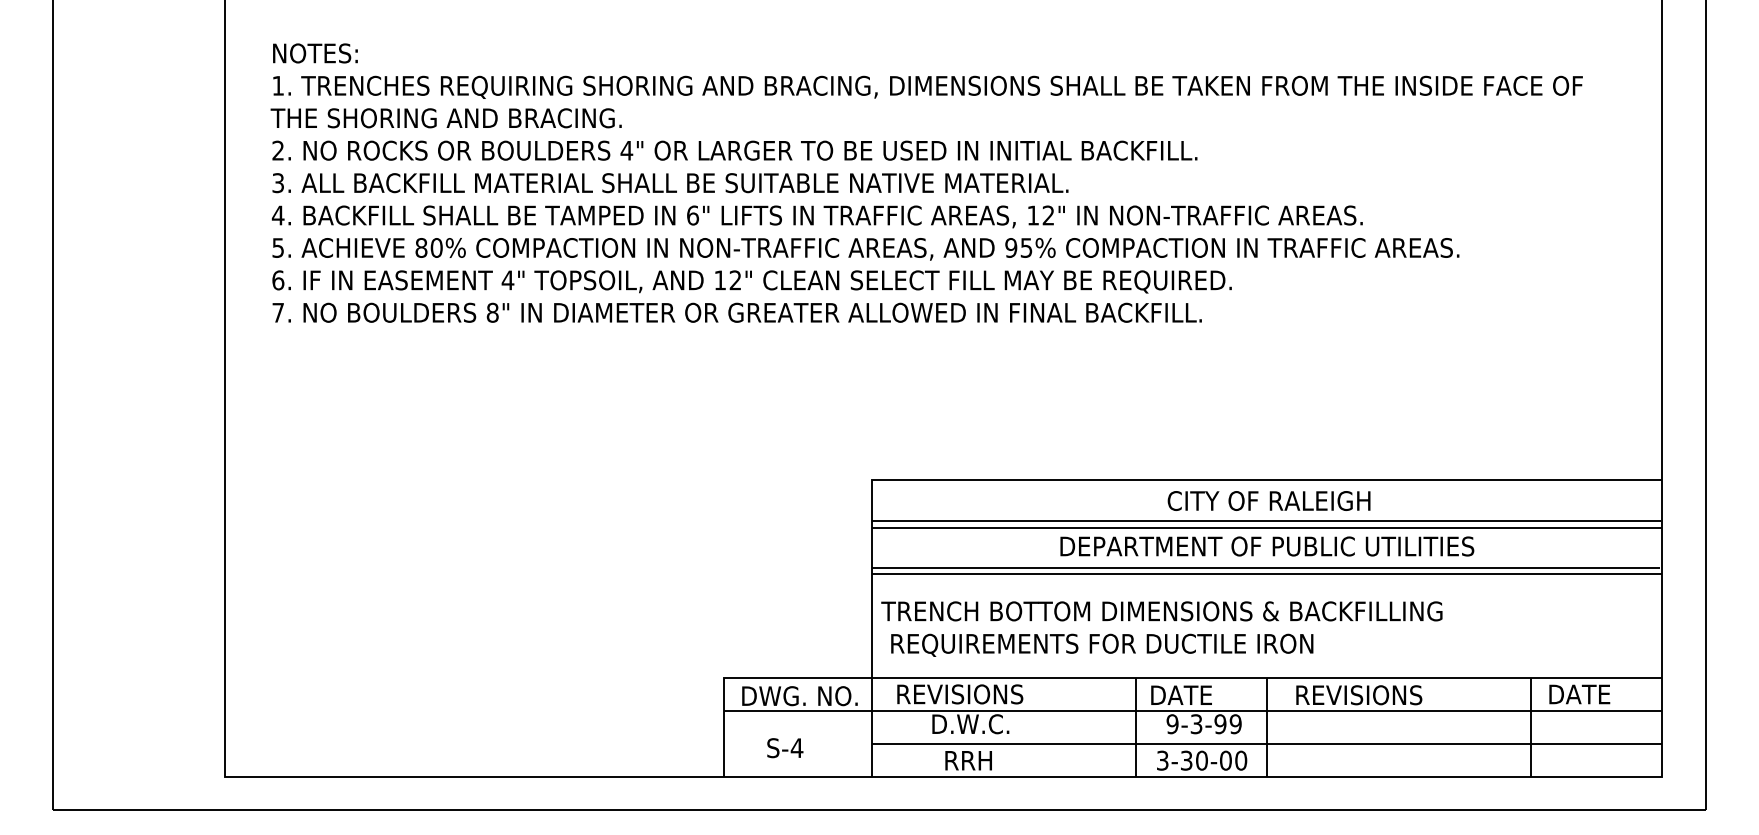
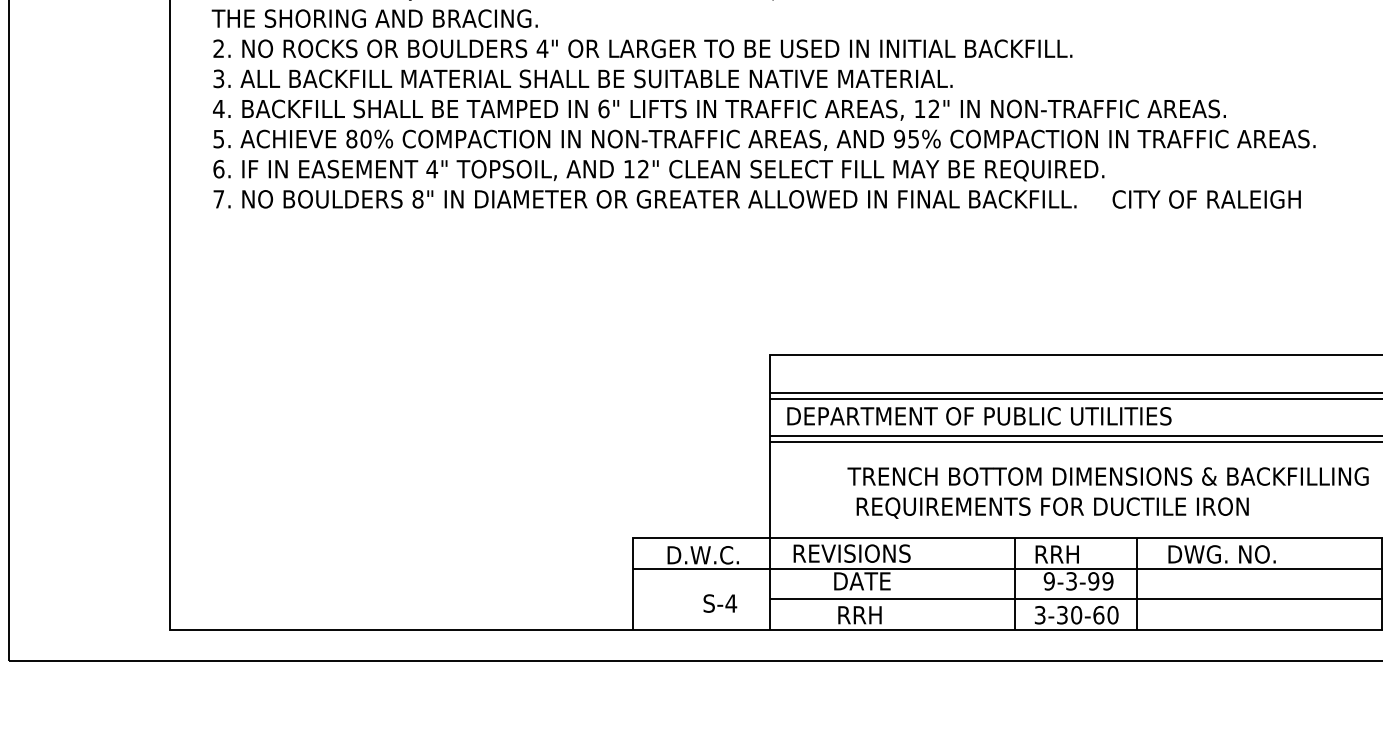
text: (1268, 500) -> (1206, 199), moved
text: (1267, 546) -> (979, 416), moved
text: (1161, 628) -> (1107, 492), moved
text: (1181, 694) -> (1057, 553), DATE -> RRH
text: (1359, 695) -> (1222, 554), REVISIONS -> DWG. NO.
text: (799, 696) -> (702, 555), DWG. NO. -> D.W.C.
text: (970, 724) -> (861, 581), D.W.C. -> DATE
text: (785, 748) -> (720, 603), moved
text: (1225, 760) -> (1098, 615), 3-30-00 -> 3-30-60

